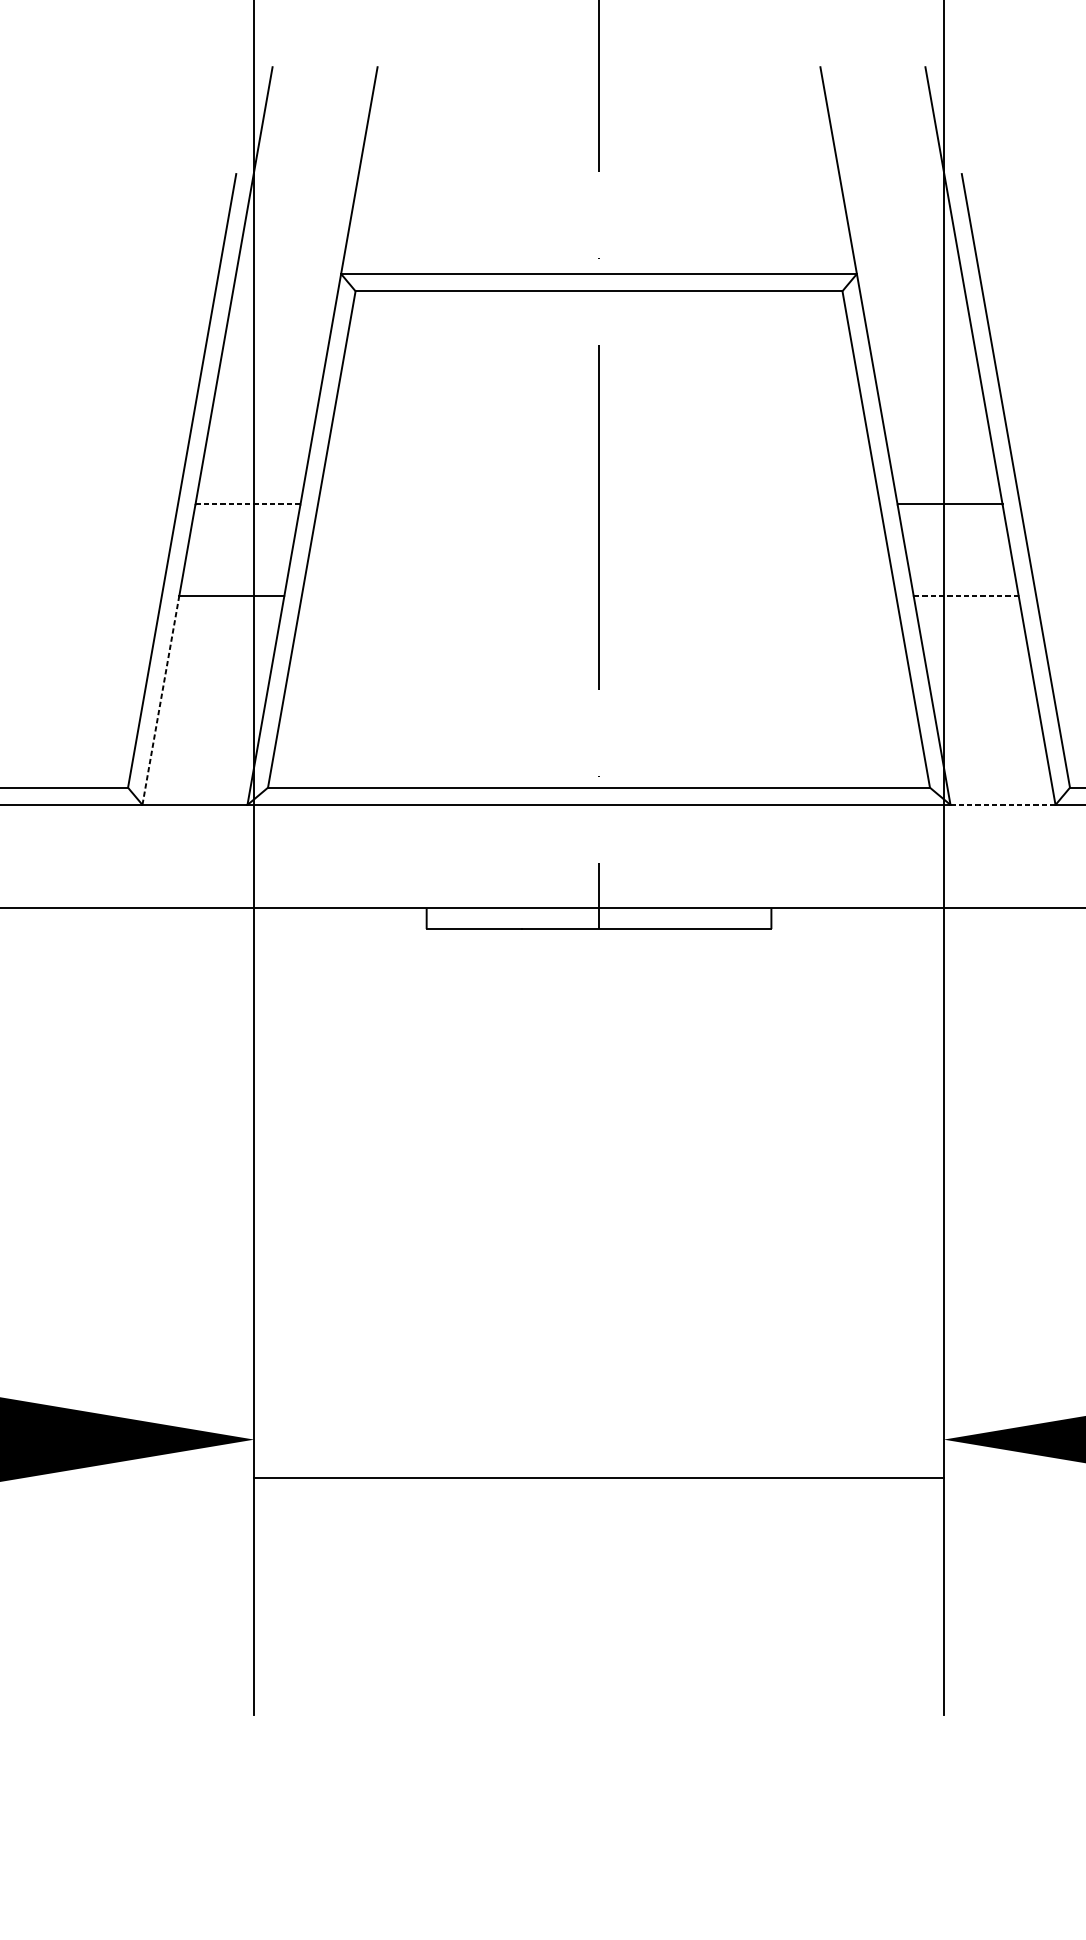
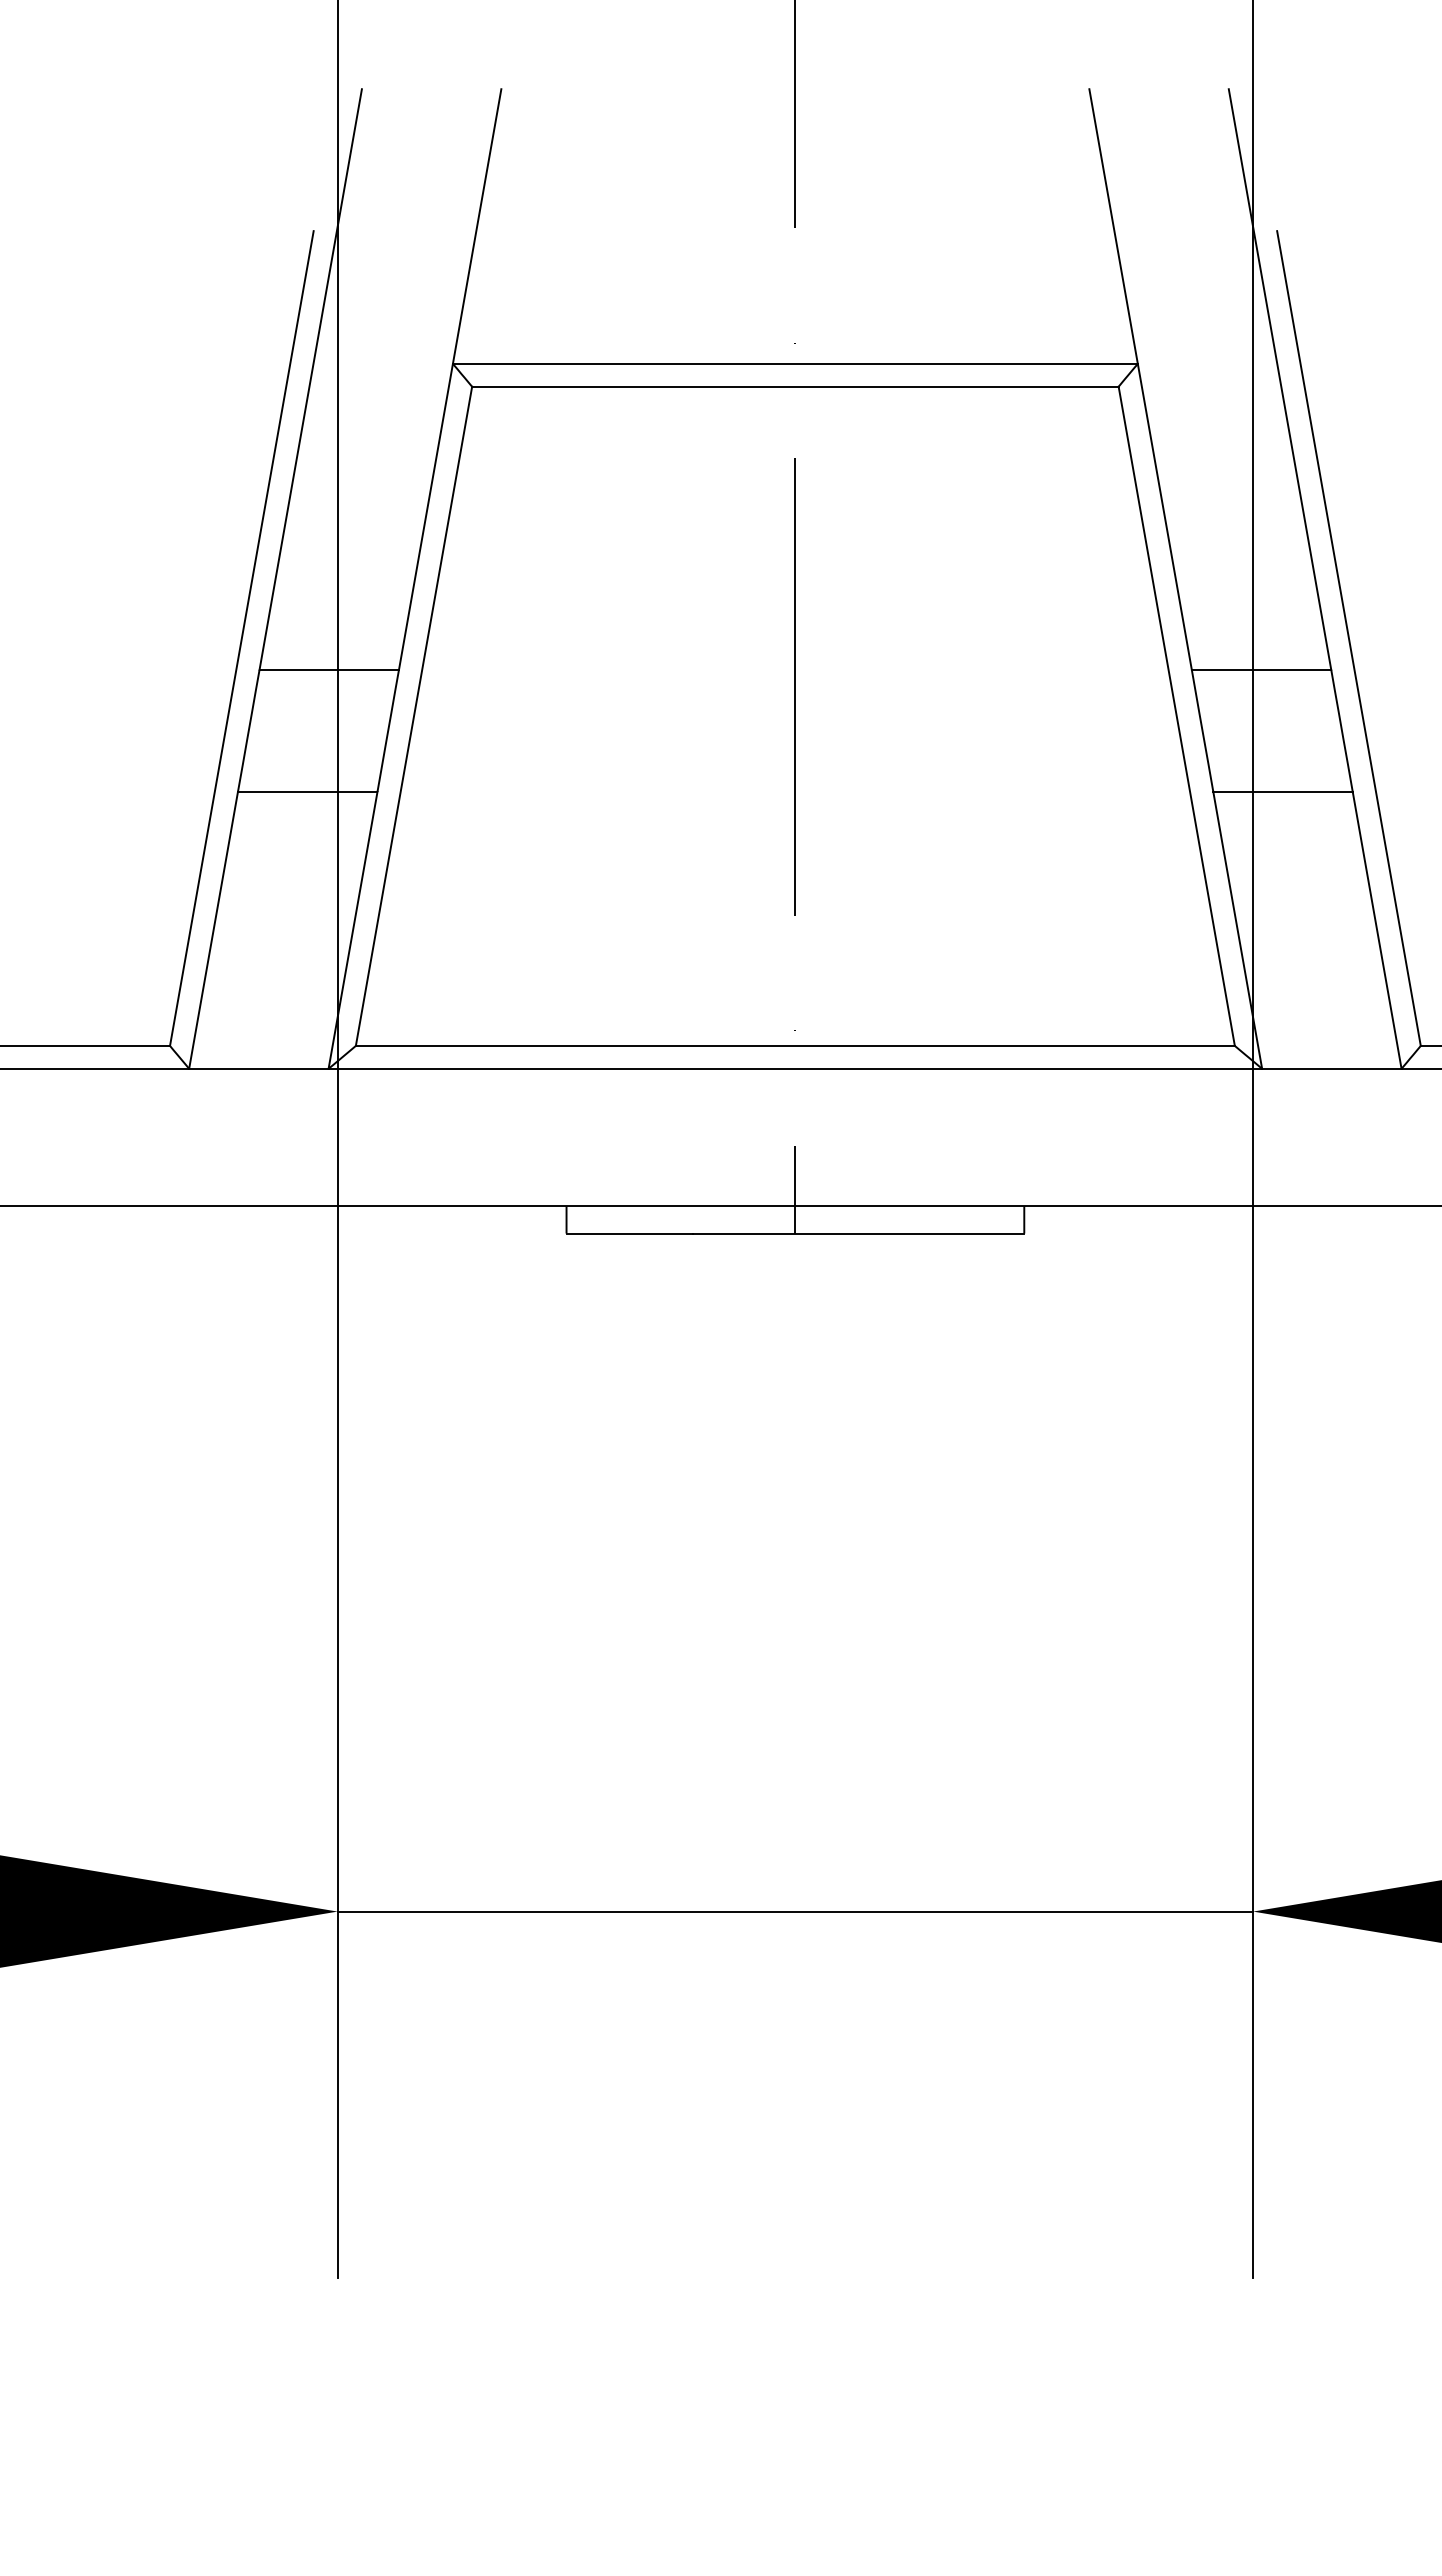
line: (248, 504) -> (329, 669), dashed -> solid
line: (966, 596) -> (1283, 791), dashed -> solid
line: (160, 700) -> (213, 930), dashed -> solid
line: (1002, 804) -> (1331, 1068), dashed -> solid
line: (599, 1477) -> (795, 1911), moved

